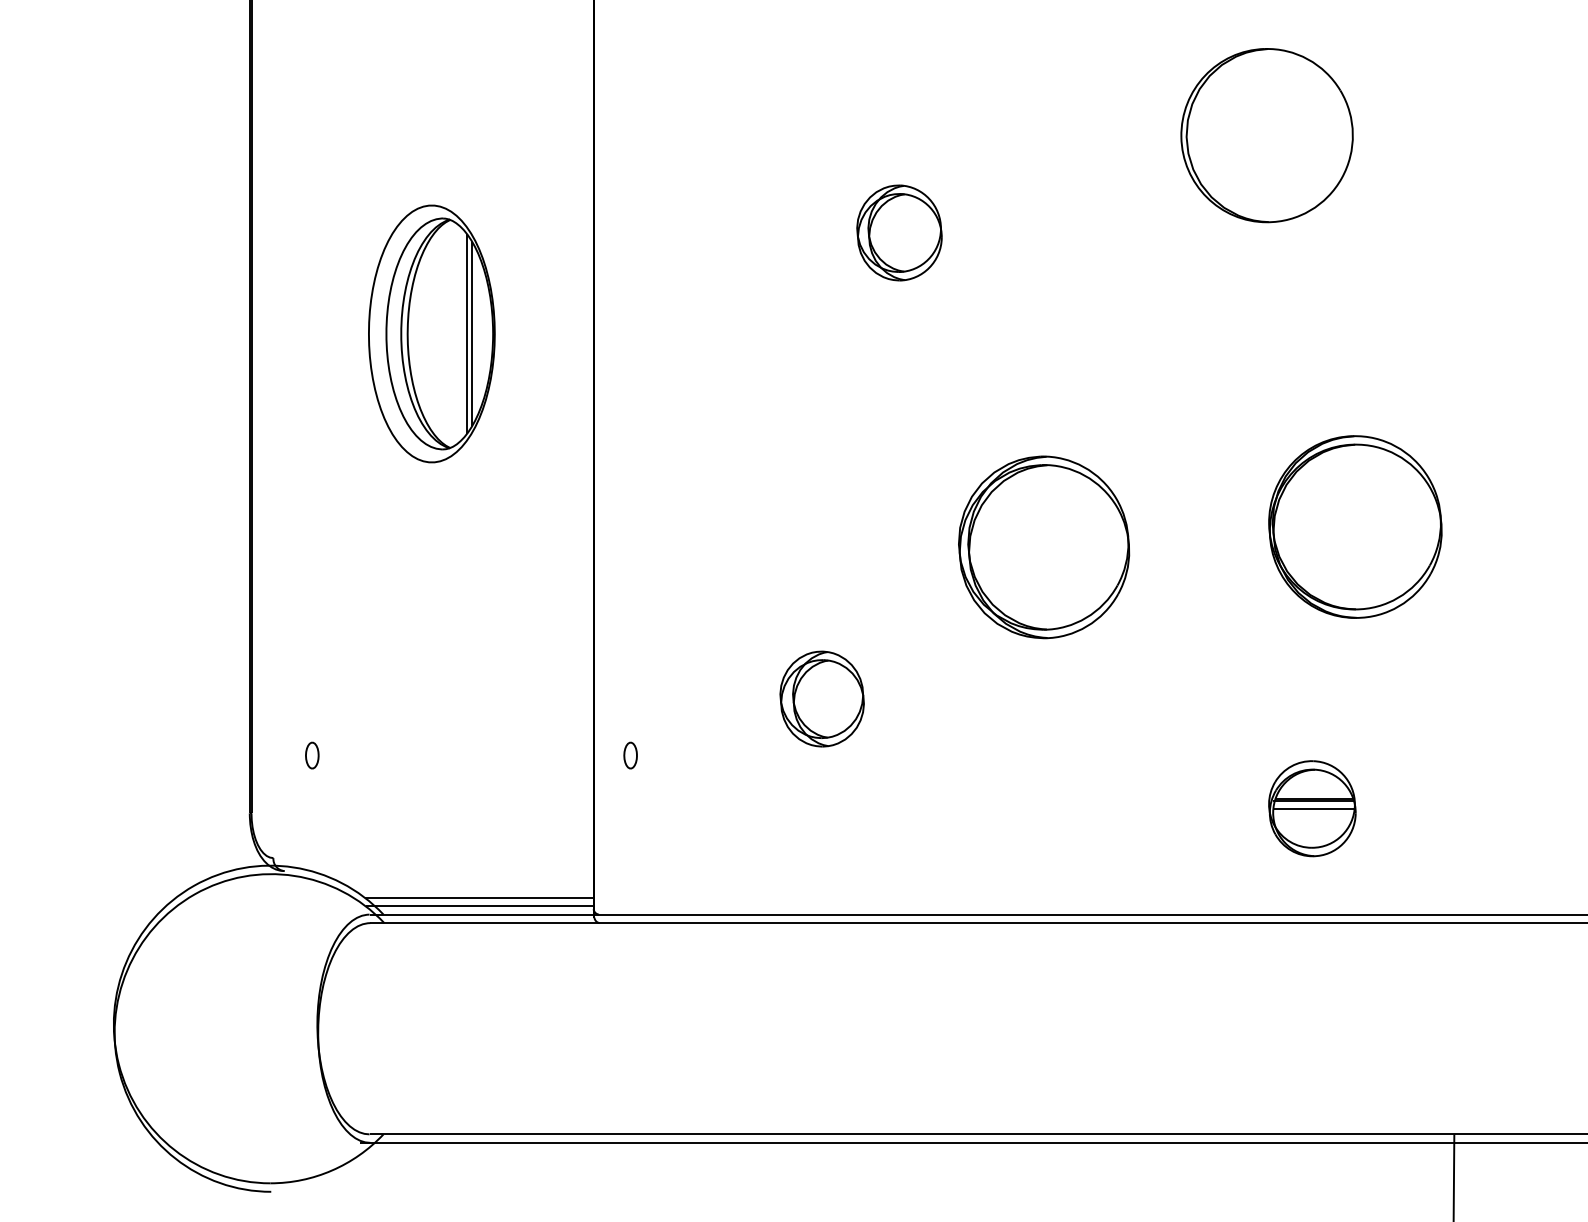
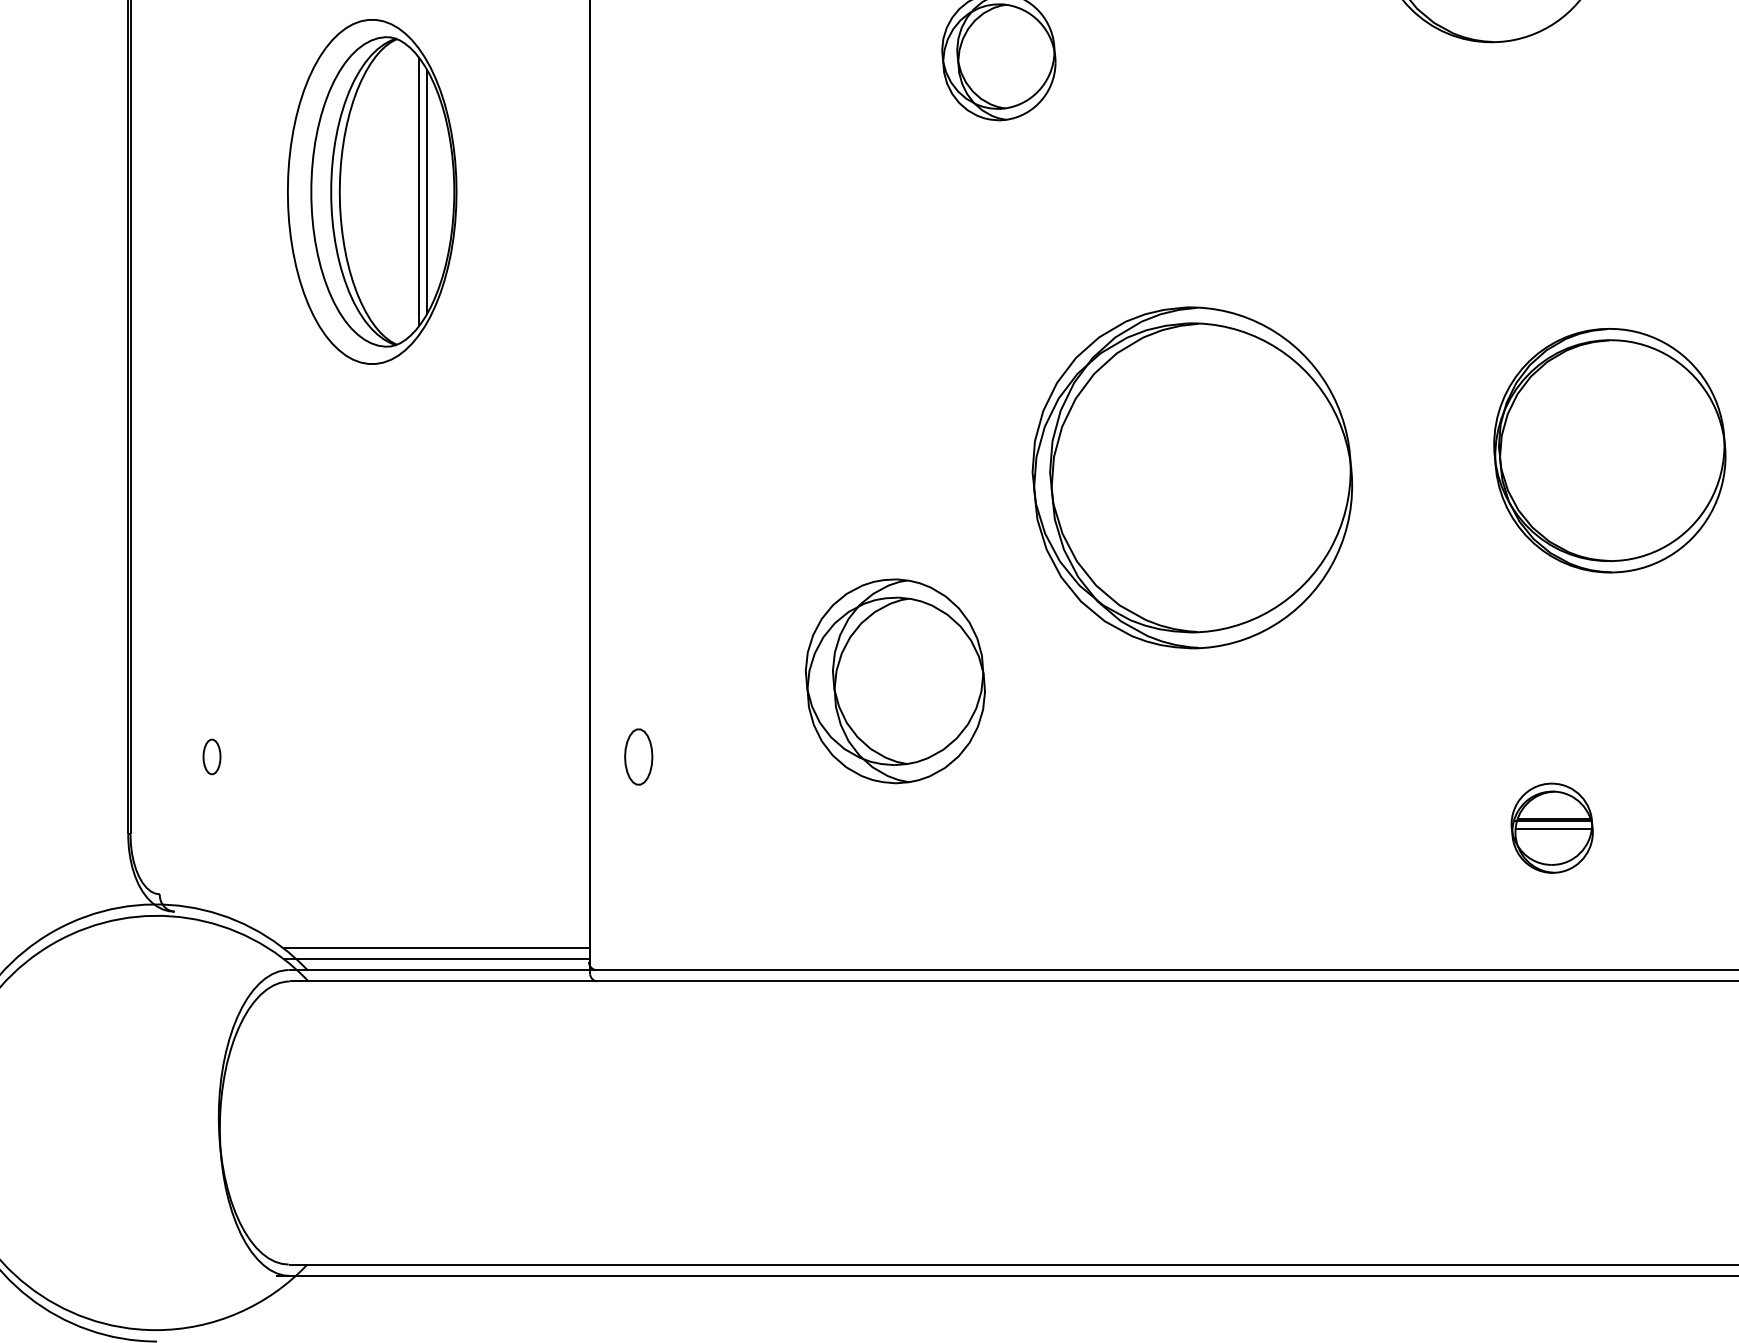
part: (1044, 547) -> (1193, 478), size x1.4
part: (821, 698) -> (894, 680), size x1.6
part: (630, 755) -> (638, 756), size x1.6
part: (1312, 808) -> (1552, 827), size x0.7

